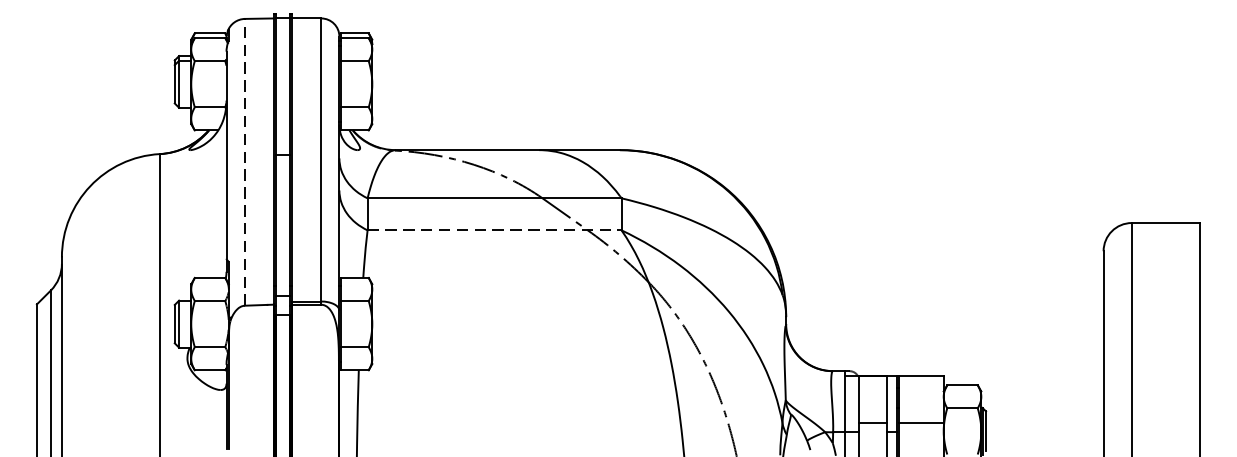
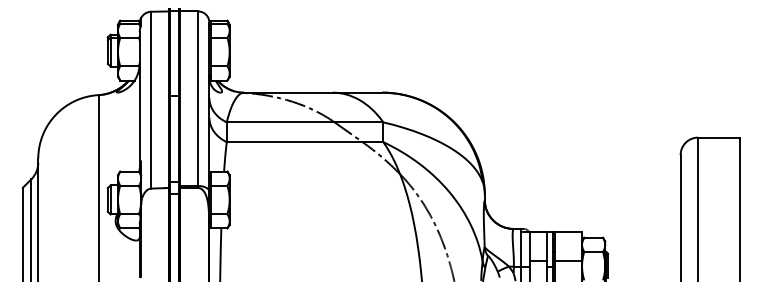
line: (245, 161) -> (151, 99), dashed -> solid
line: (495, 230) -> (305, 142), dashed -> solid

